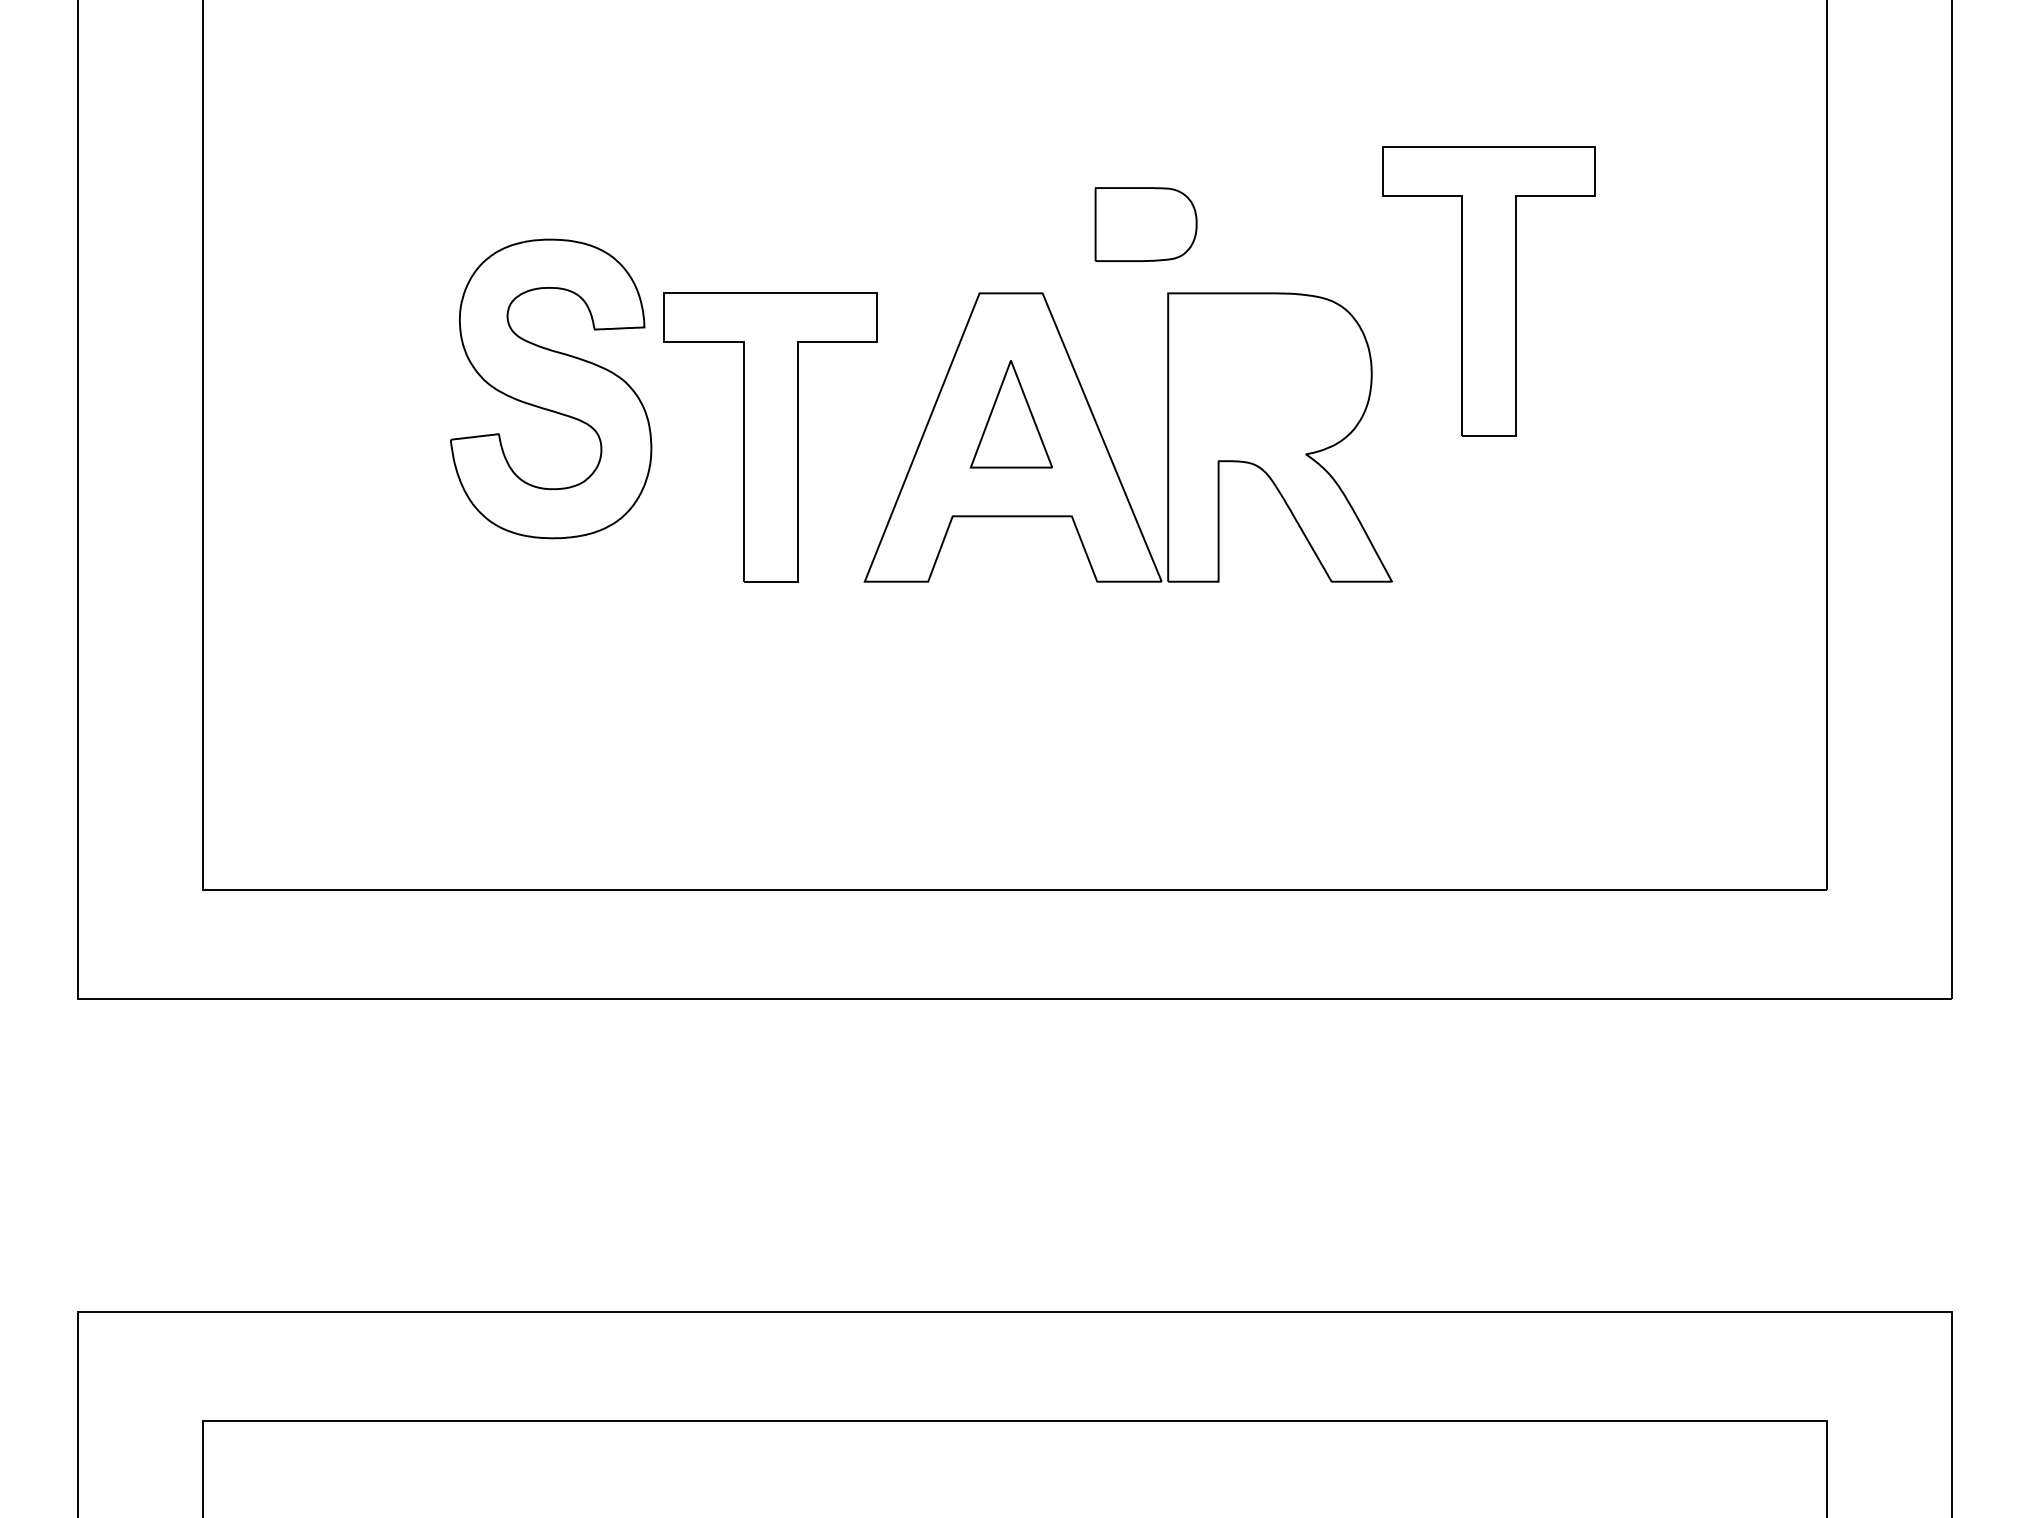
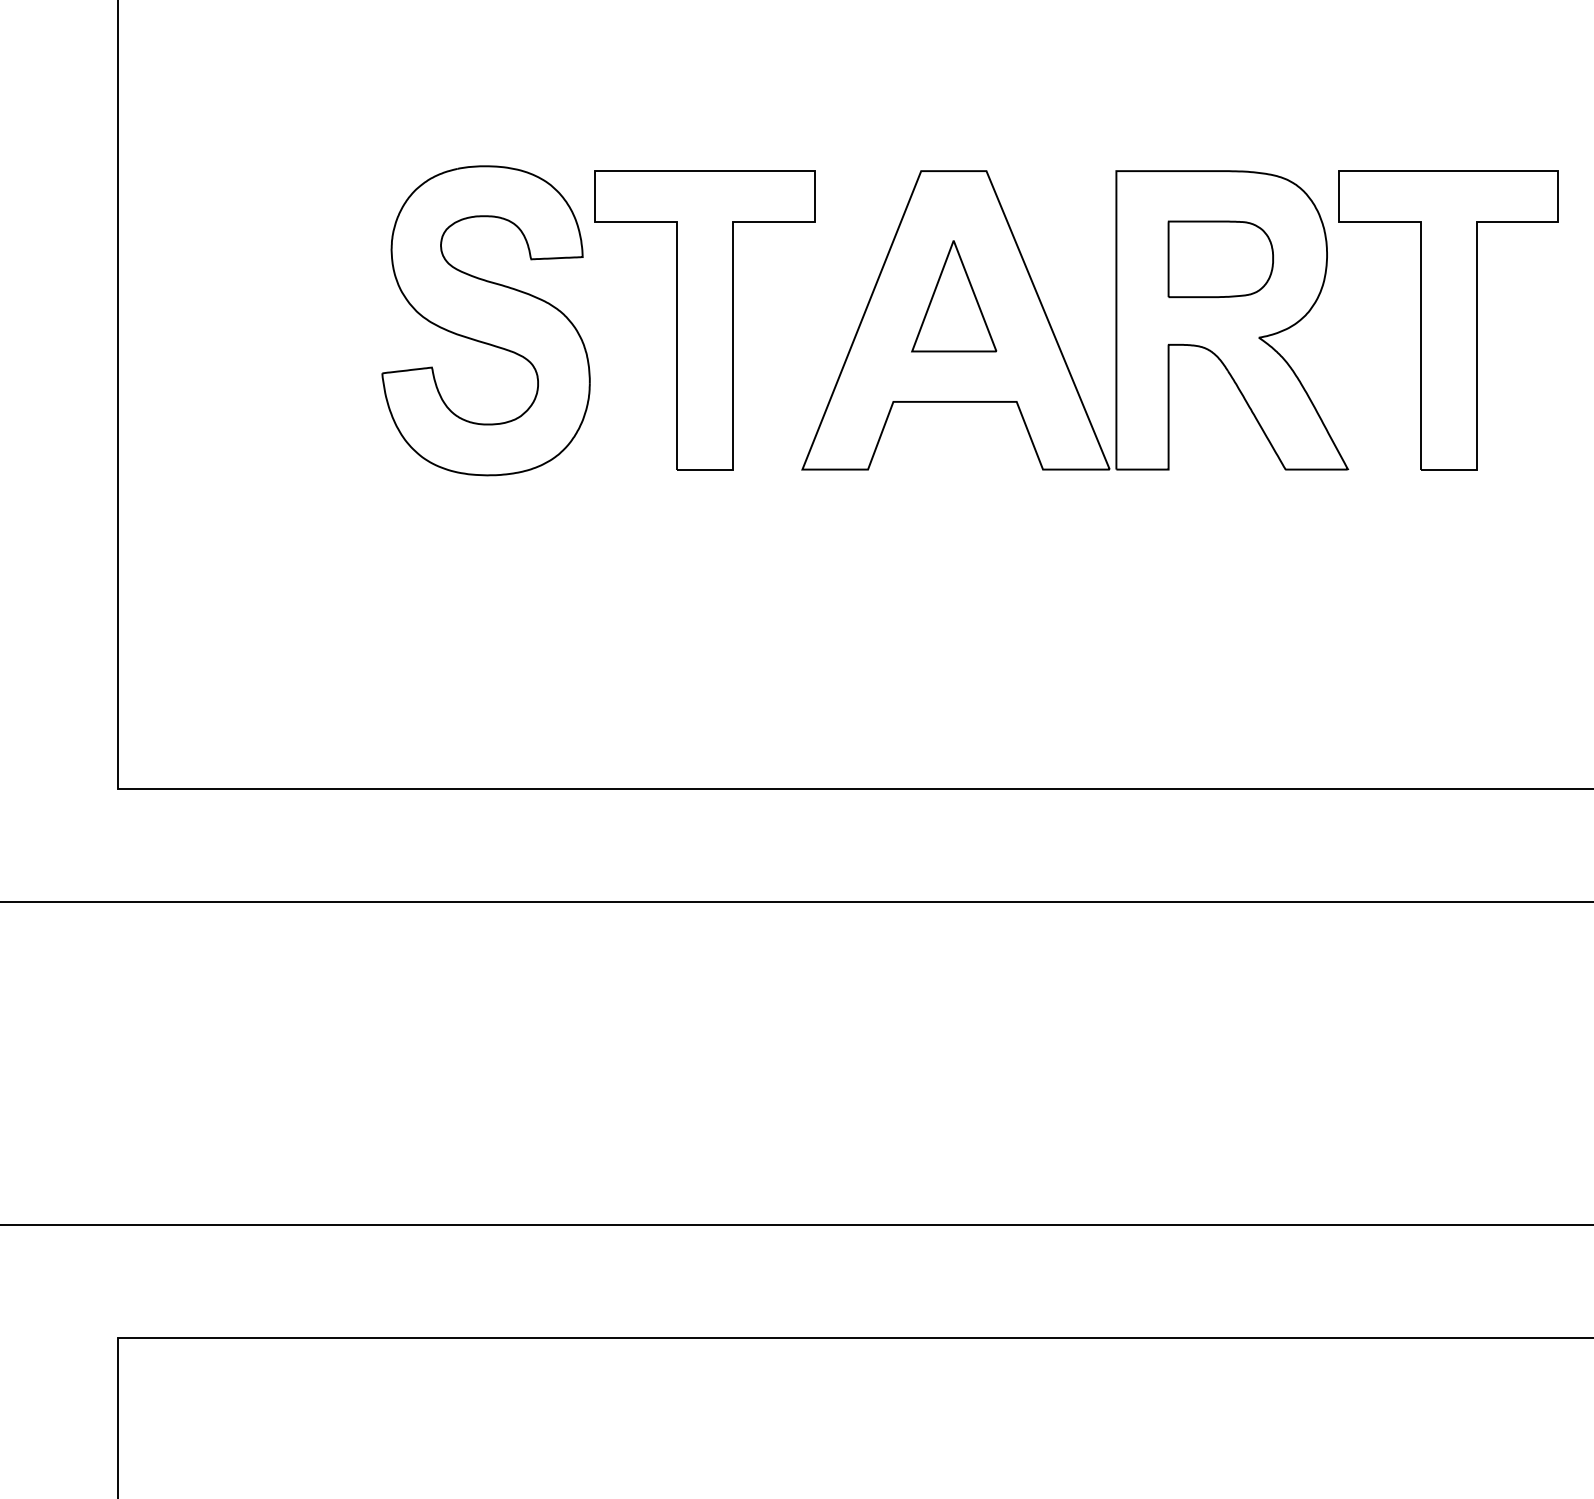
part: (1145, 224) -> (1220, 259), moved
part: (1488, 291) -> (1447, 320), moved
part: (551, 388) -> (486, 320), moved

